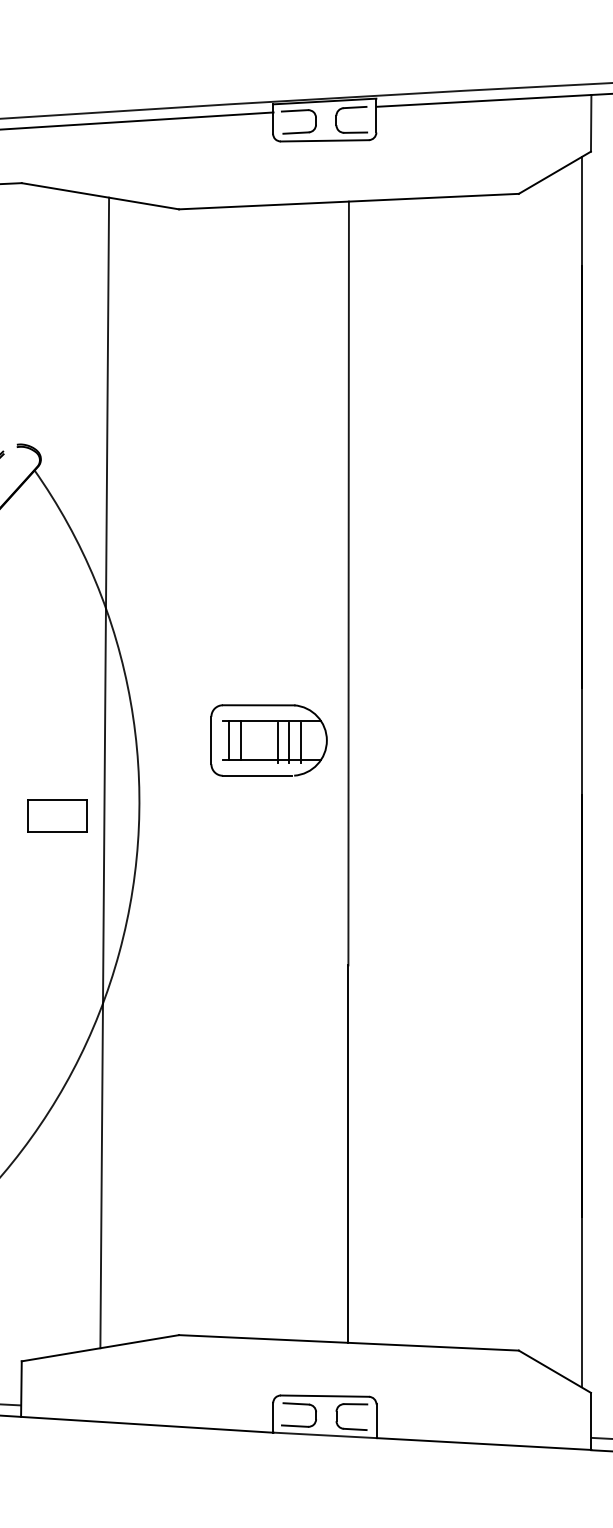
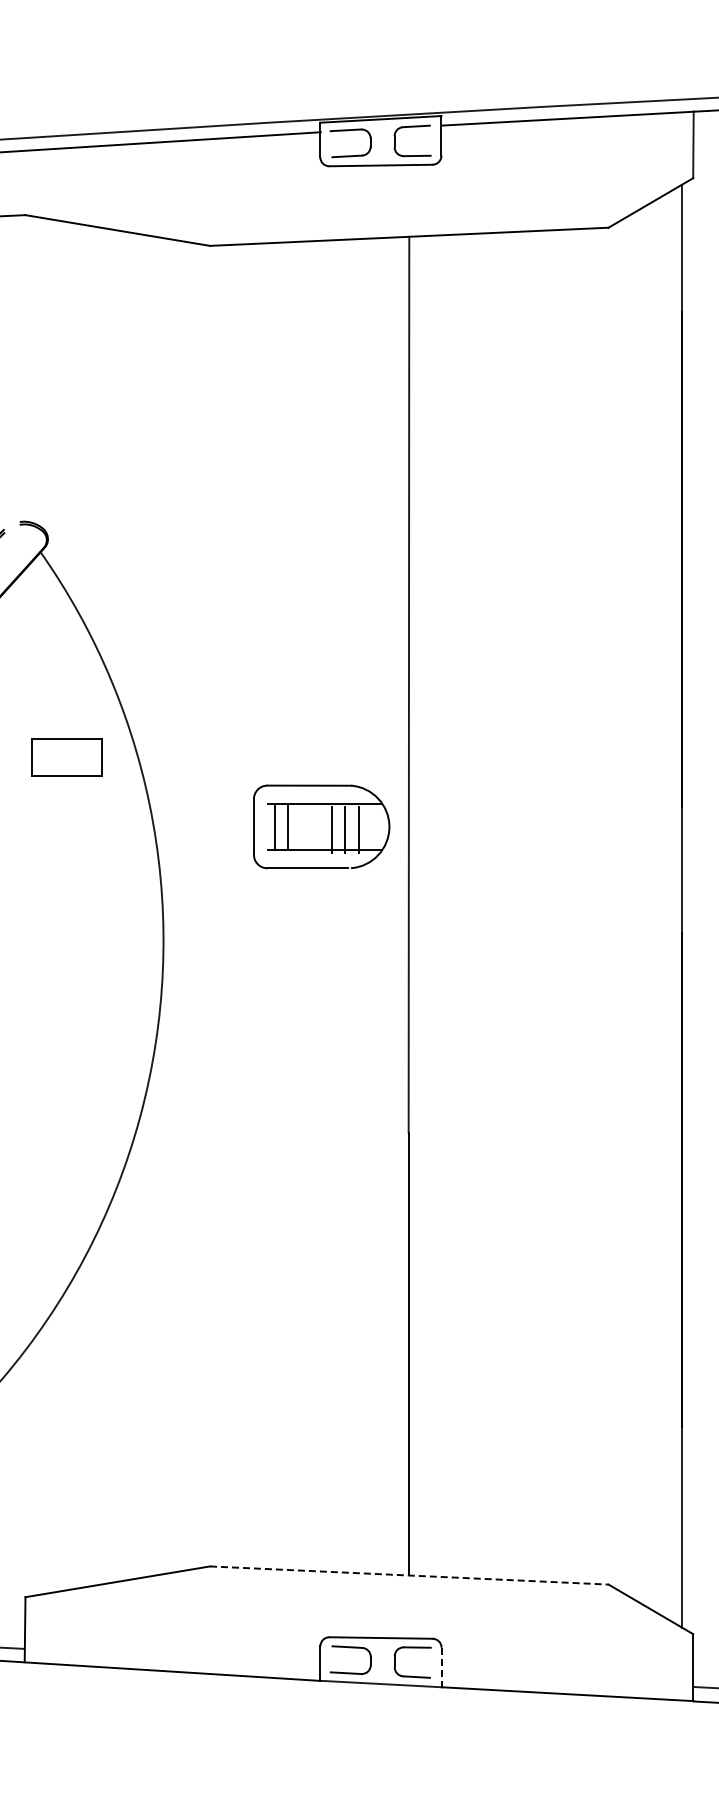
part: (268, 740) -> (321, 826), moved
line: (104, 772) -> (122, 906), removed
part: (56, 816) -> (66, 757), moved
line: (349, 1342) -> (409, 1575), solid -> dashed
line: (376, 1421) -> (441, 1667), solid -> dashed

